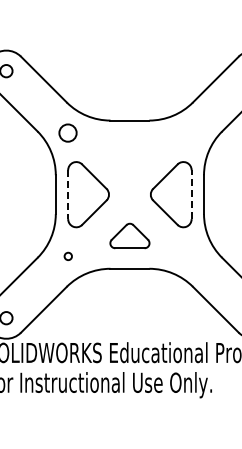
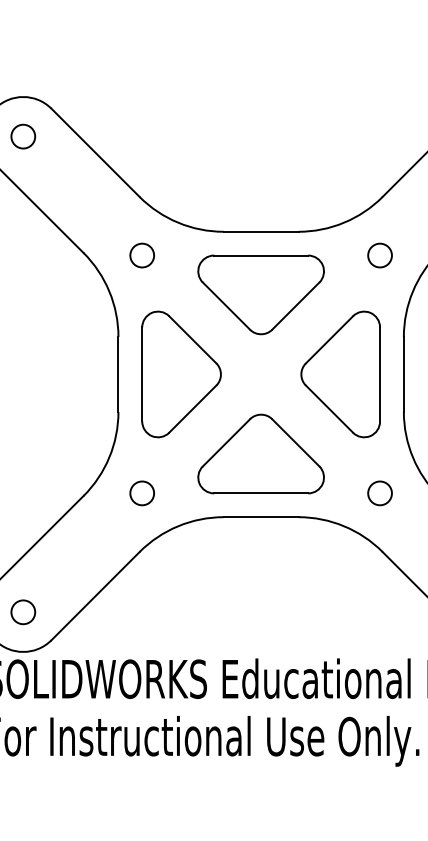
circle: (68, 132) -> (142, 254), size x0.71
circle: (191, 132) -> (379, 254), added
part: (129, 153) -> (260, 295), added
line: (191, 194) -> (379, 374), dashed -> solid
line: (68, 195) -> (142, 376), dashed -> solid
part: (129, 235) -> (260, 453), size x1.67
circle: (68, 256) -> (142, 493), size x1.67
circle: (191, 256) -> (379, 493), added

